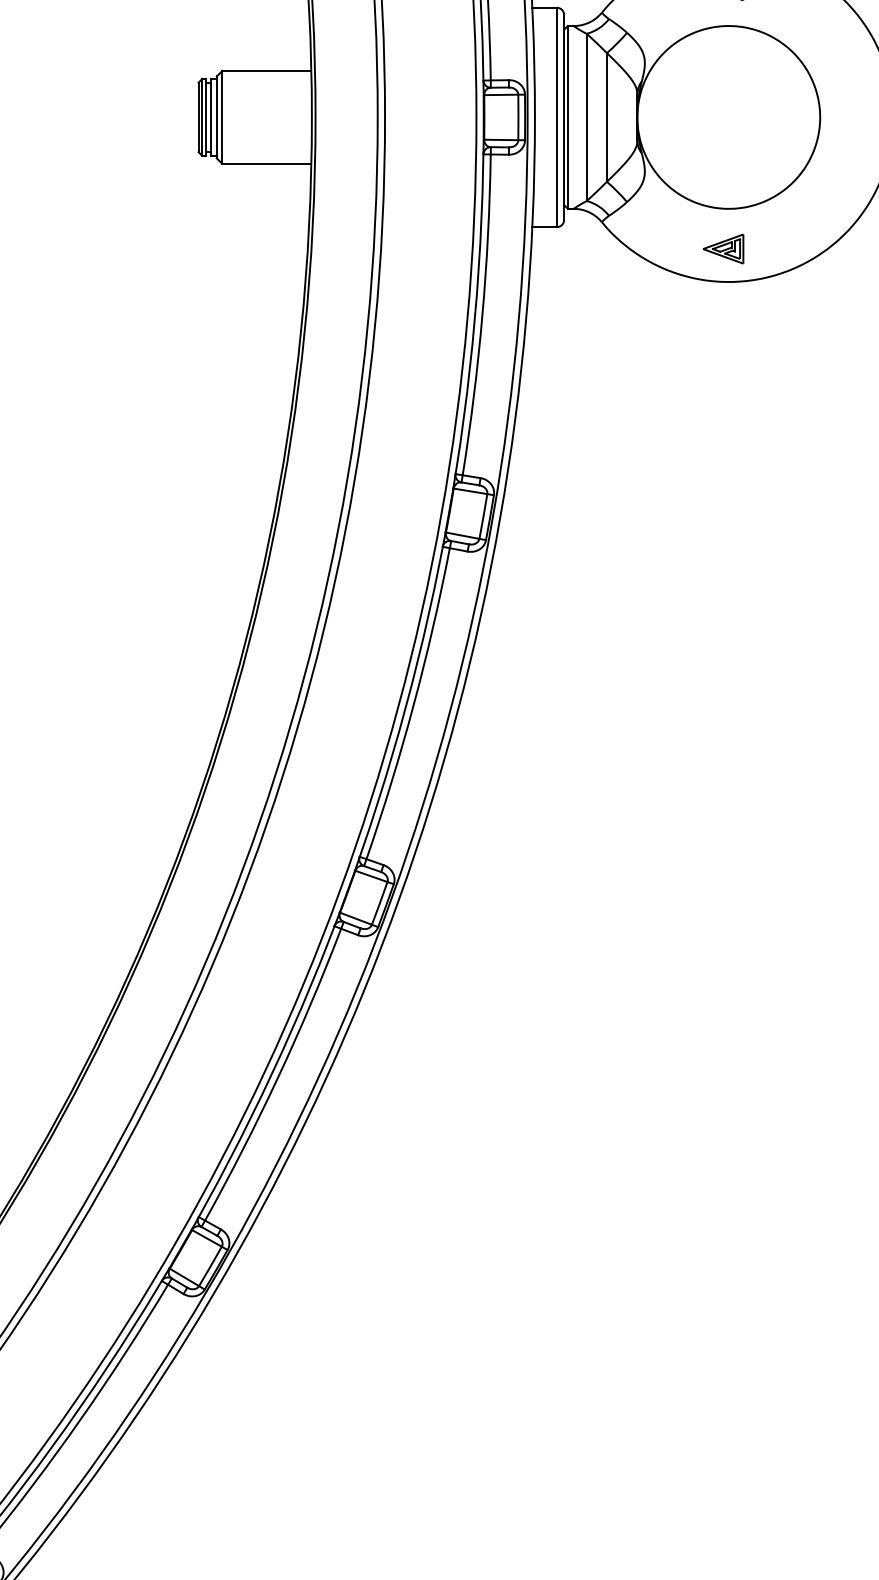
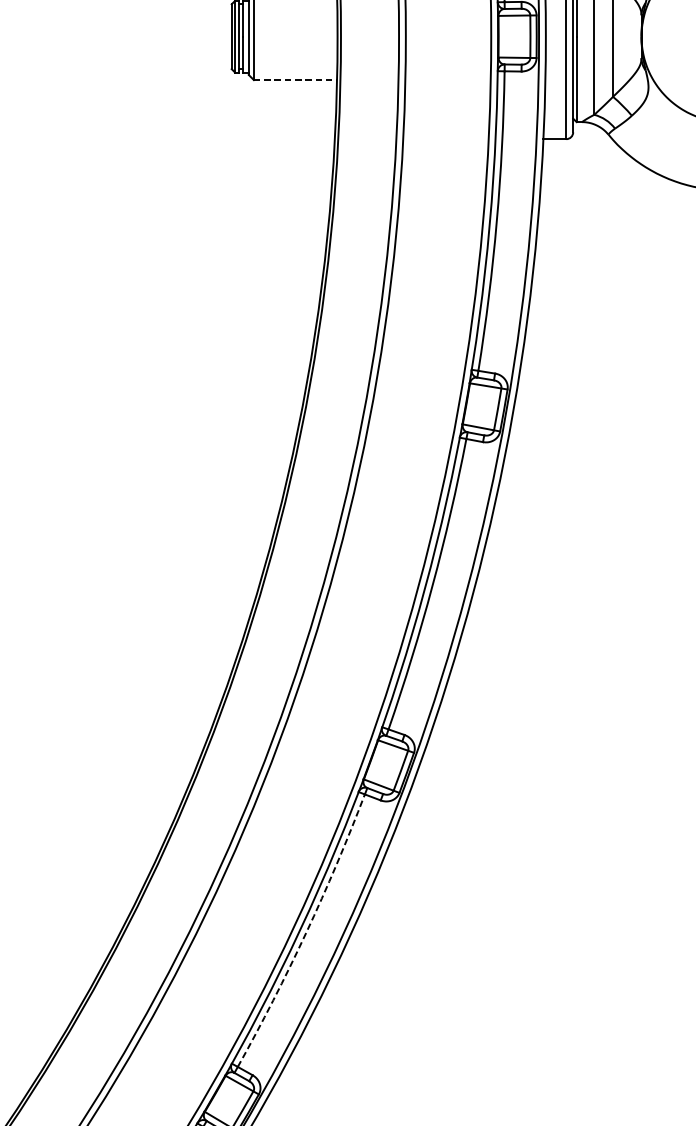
line: (266, 163) -> (295, 79), solid -> dashed
arc: (278, 1077) -> (306, 933), solid -> dashed

